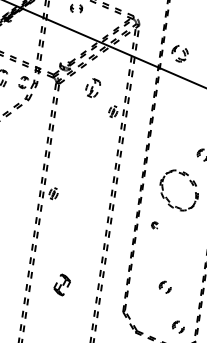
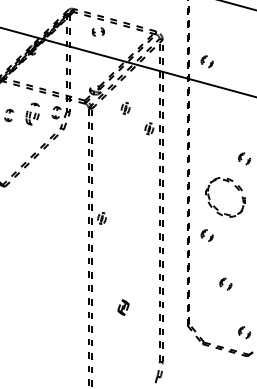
part: (179, 53) -> (206, 61), size x0.71
part: (92, 88) -> (125, 108), size x0.62
part: (154, 225) -> (206, 235), size x1.67
part: (62, 284) -> (123, 307), size x0.71
part: (165, 286) -> (225, 283), moved

